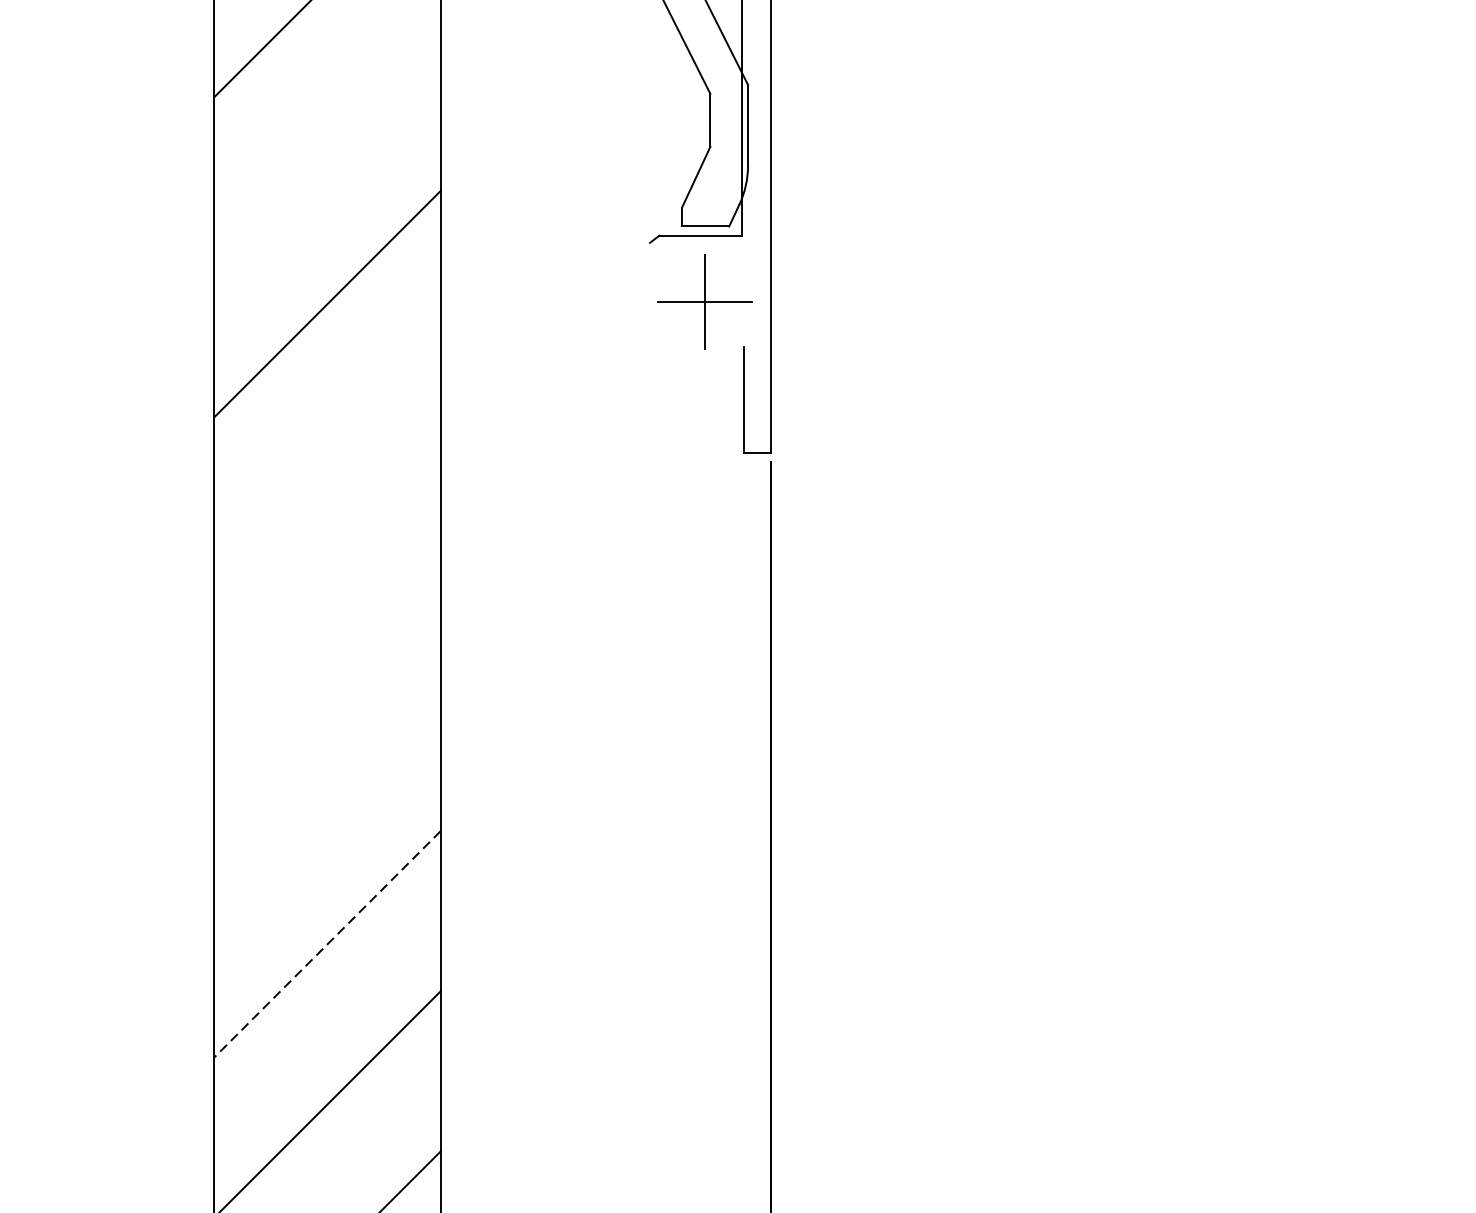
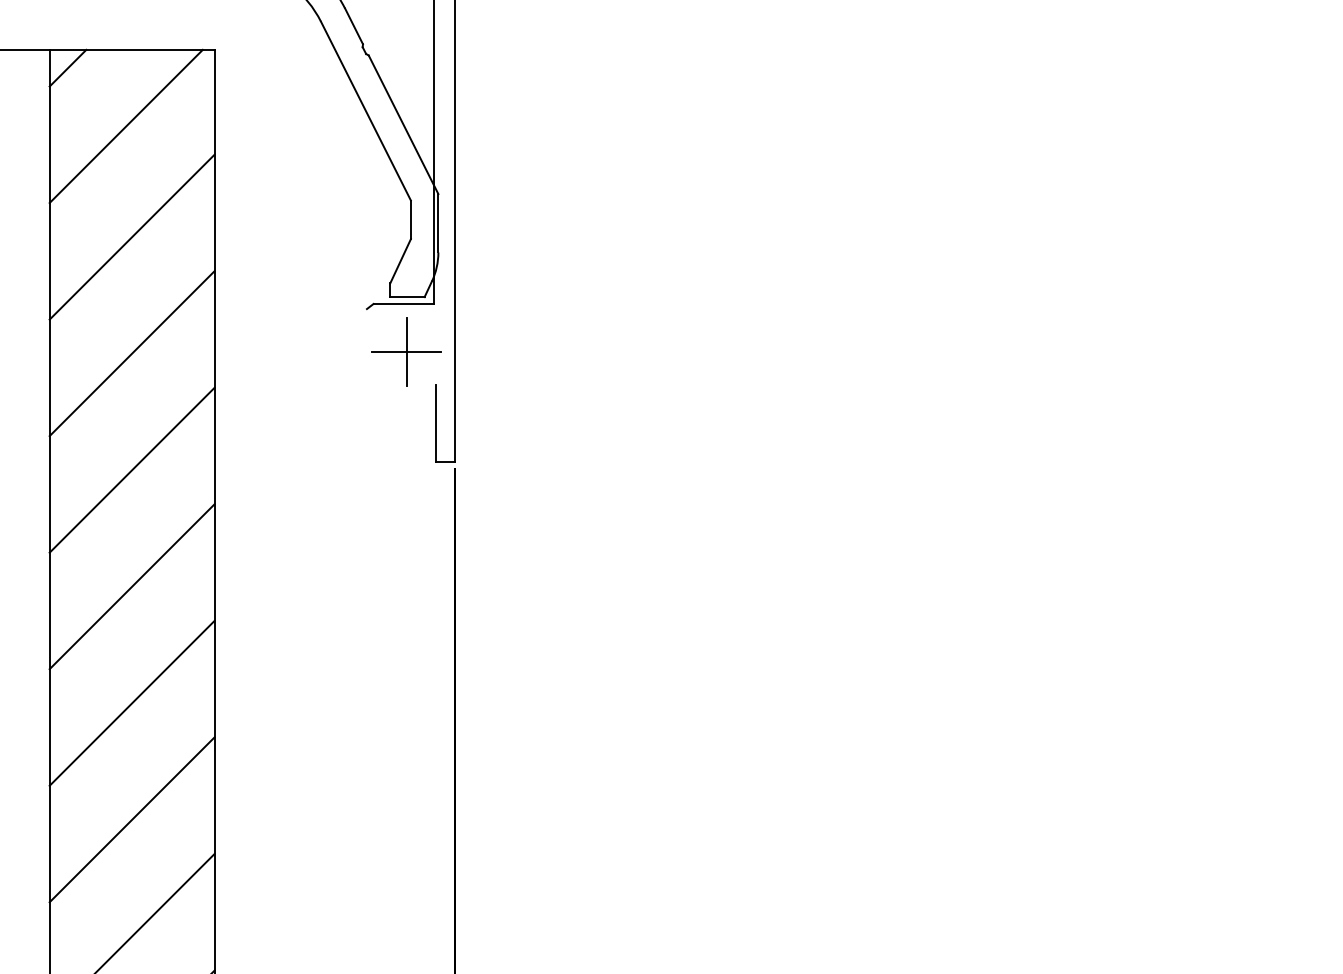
line: (326, 143) -> (131, 236), added
line: (326, 463) -> (131, 469), added
line: (326, 623) -> (131, 586), added
line: (326, 783) -> (131, 702), added
line: (328, 943) -> (132, 819), dashed -> solid

